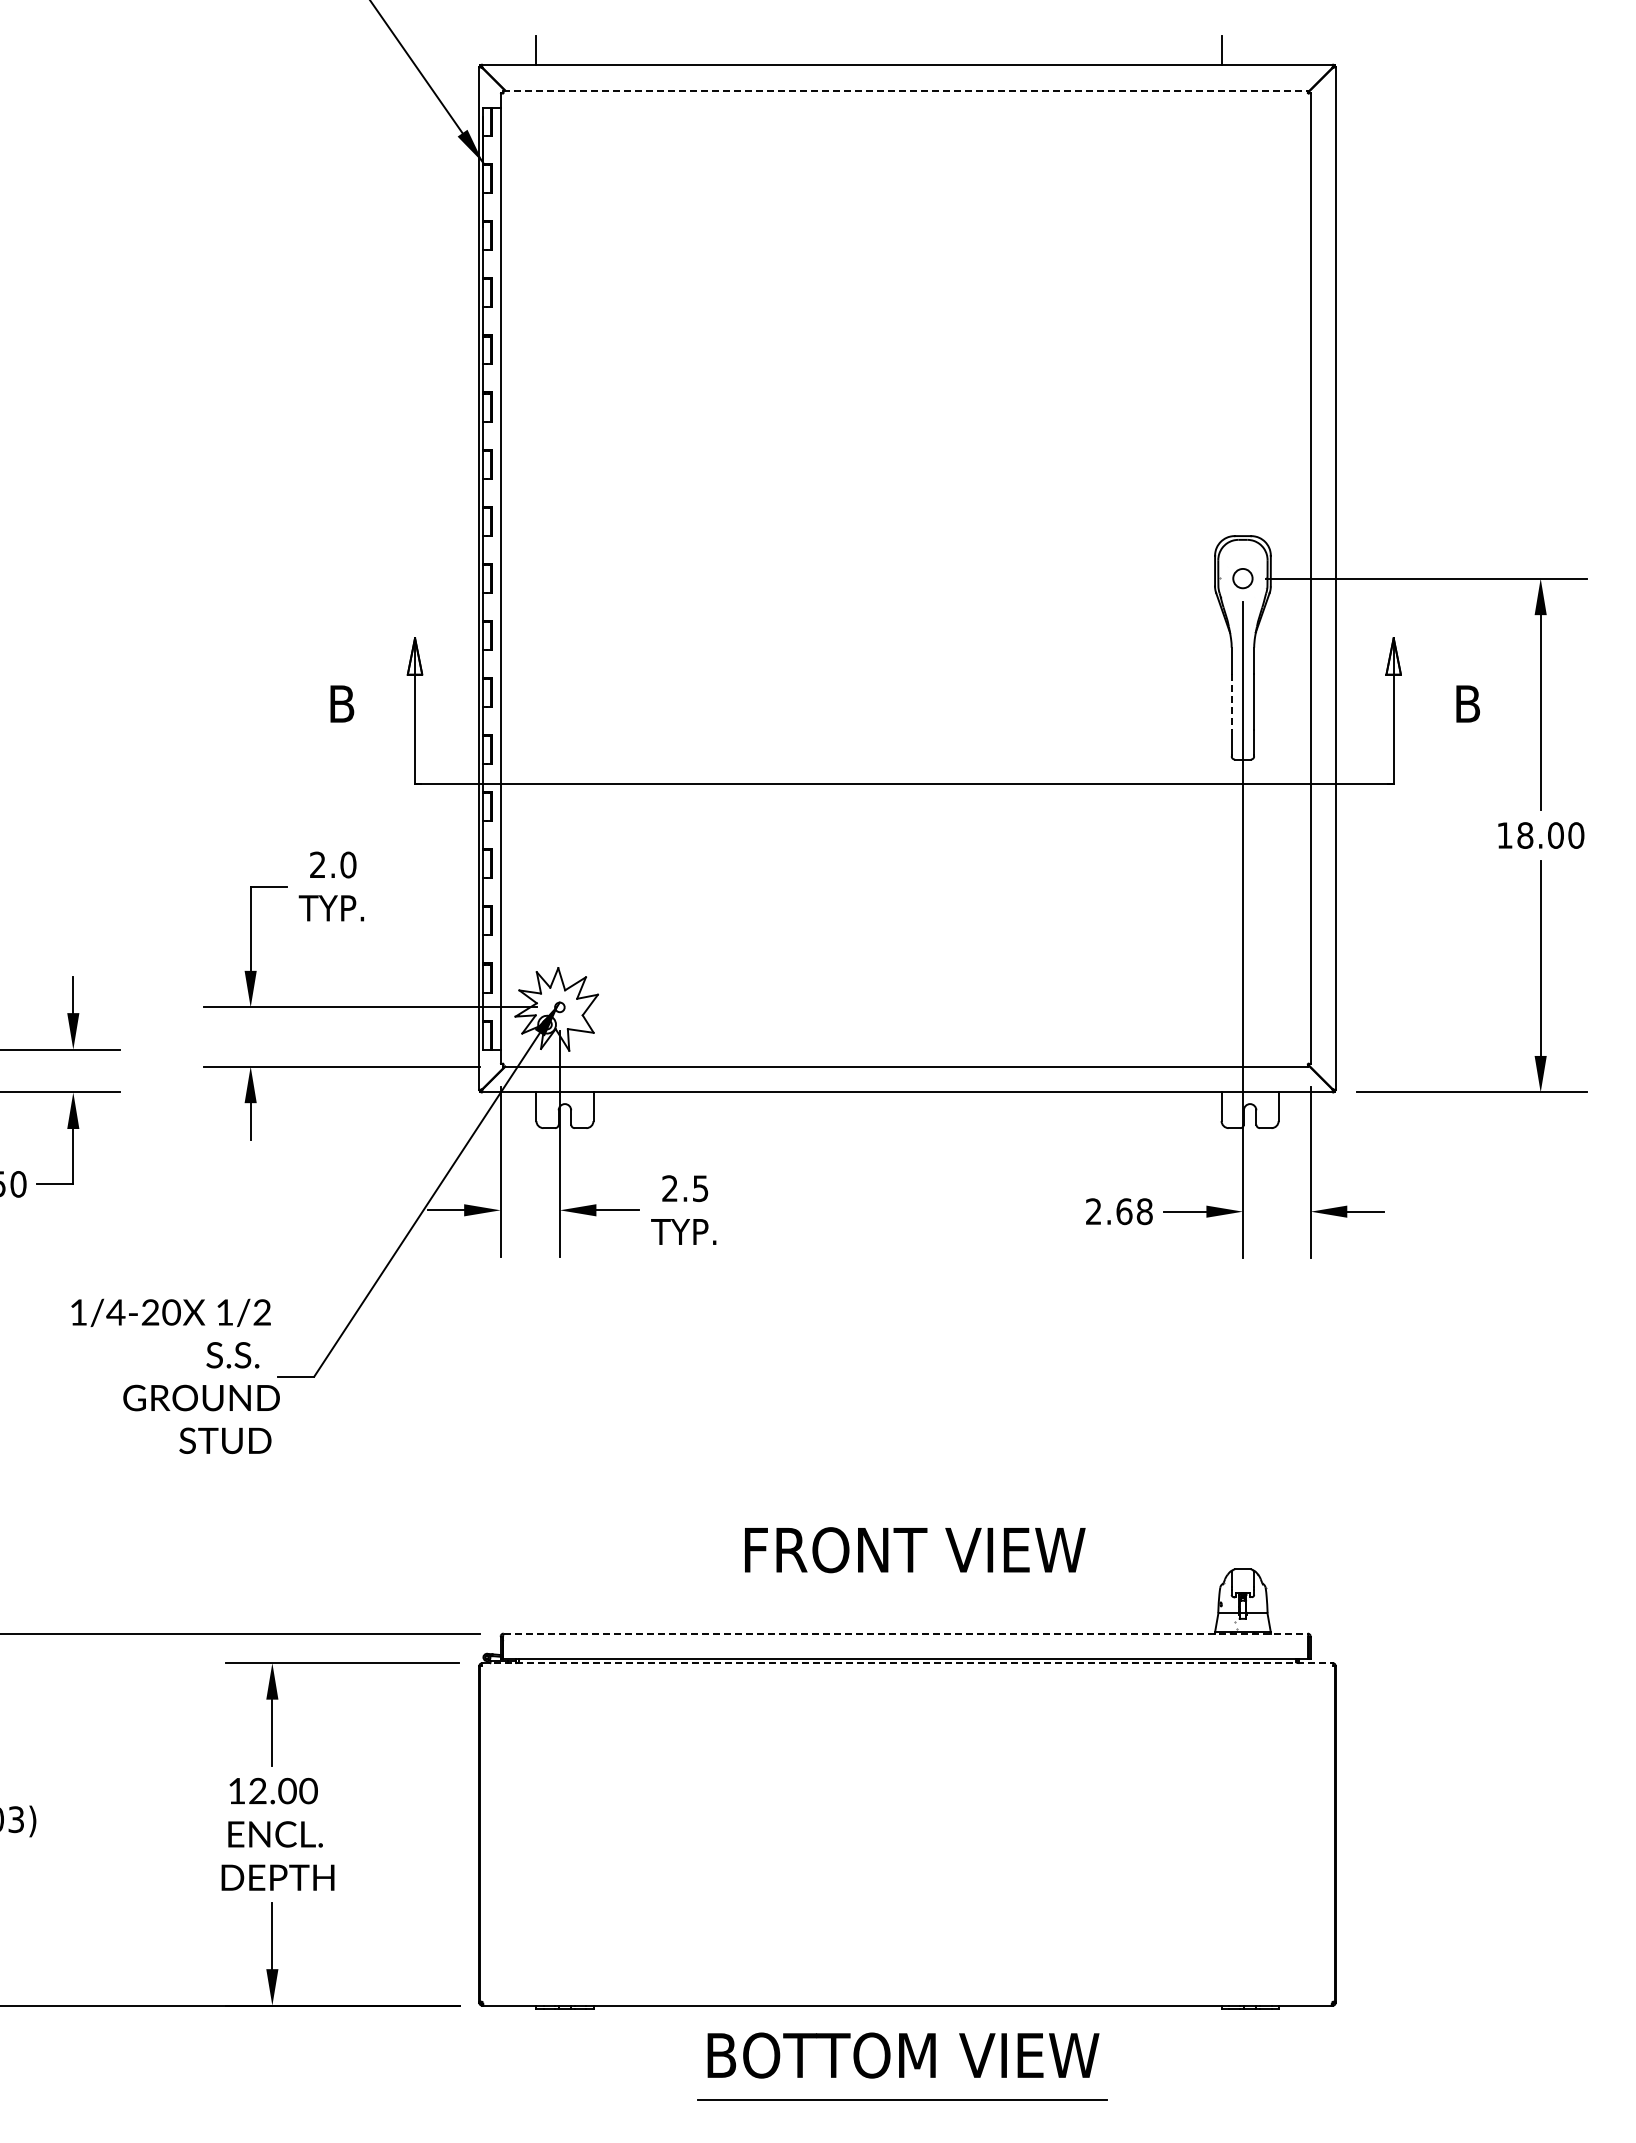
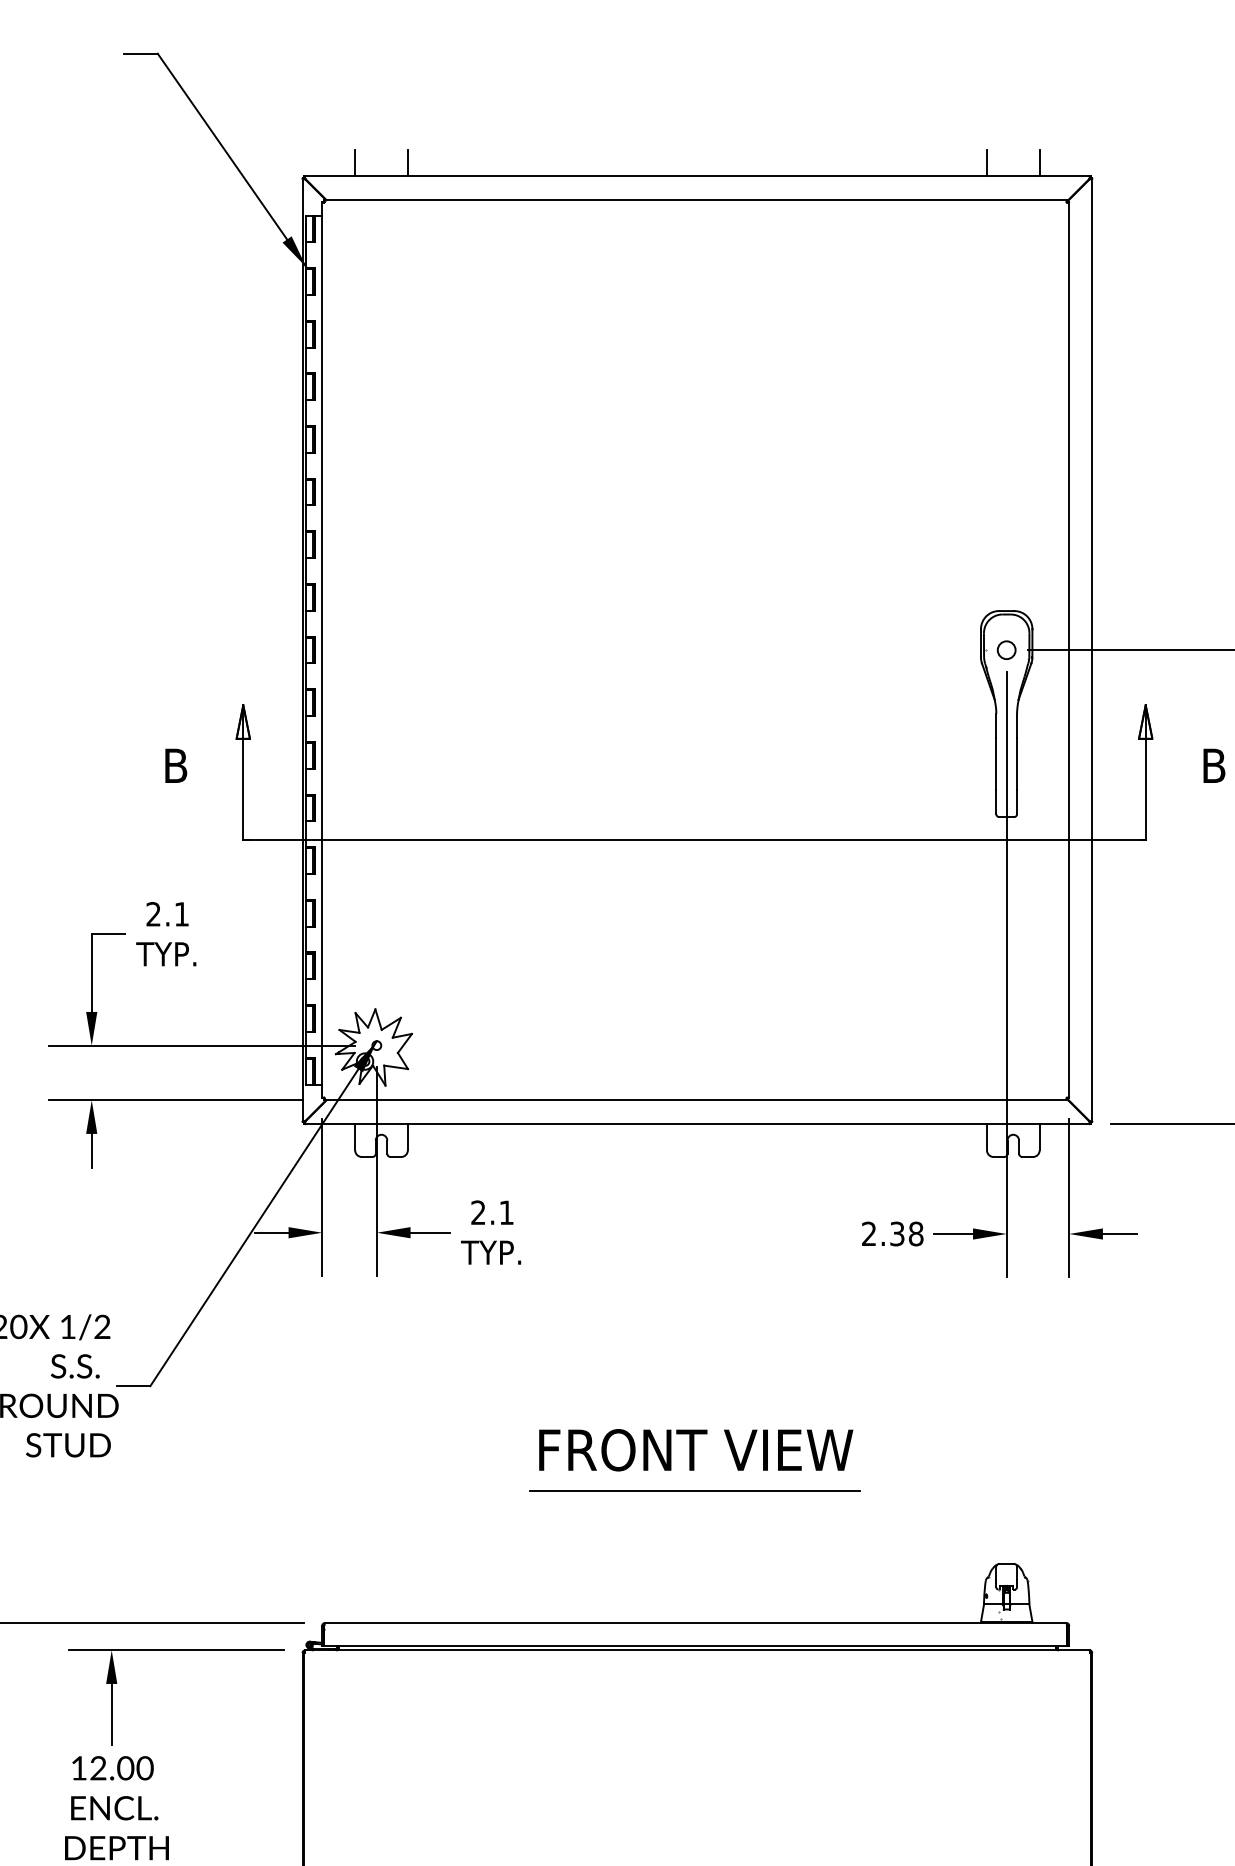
line: (593, 50) -> (407, 163), added
line: (1278, 50) -> (1039, 163), added
line: (905, 90) -> (695, 200), dashed -> solid
line: (1231, 702) -> (996, 764), dashed -> solid
text: (348, 864) -> (181, 913), 2.0 -> 2.1
text: (700, 1188) -> (506, 1212), 2.5 -> 2.1
text: (1124, 1211) -> (897, 1233), 2.68 -> 2.38
line: (905, 1490) -> (695, 1491), added
text: (915, 1550) -> (696, 1450), moved
line: (906, 1633) -> (696, 1622), dashed -> solid
line: (907, 1663) -> (697, 1650), dashed -> solid

